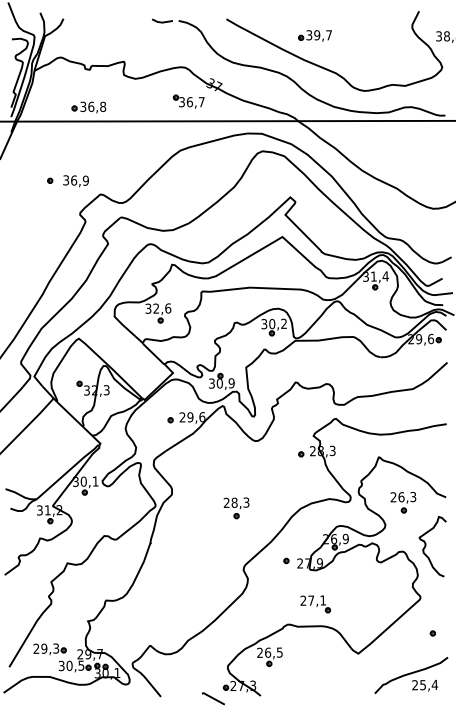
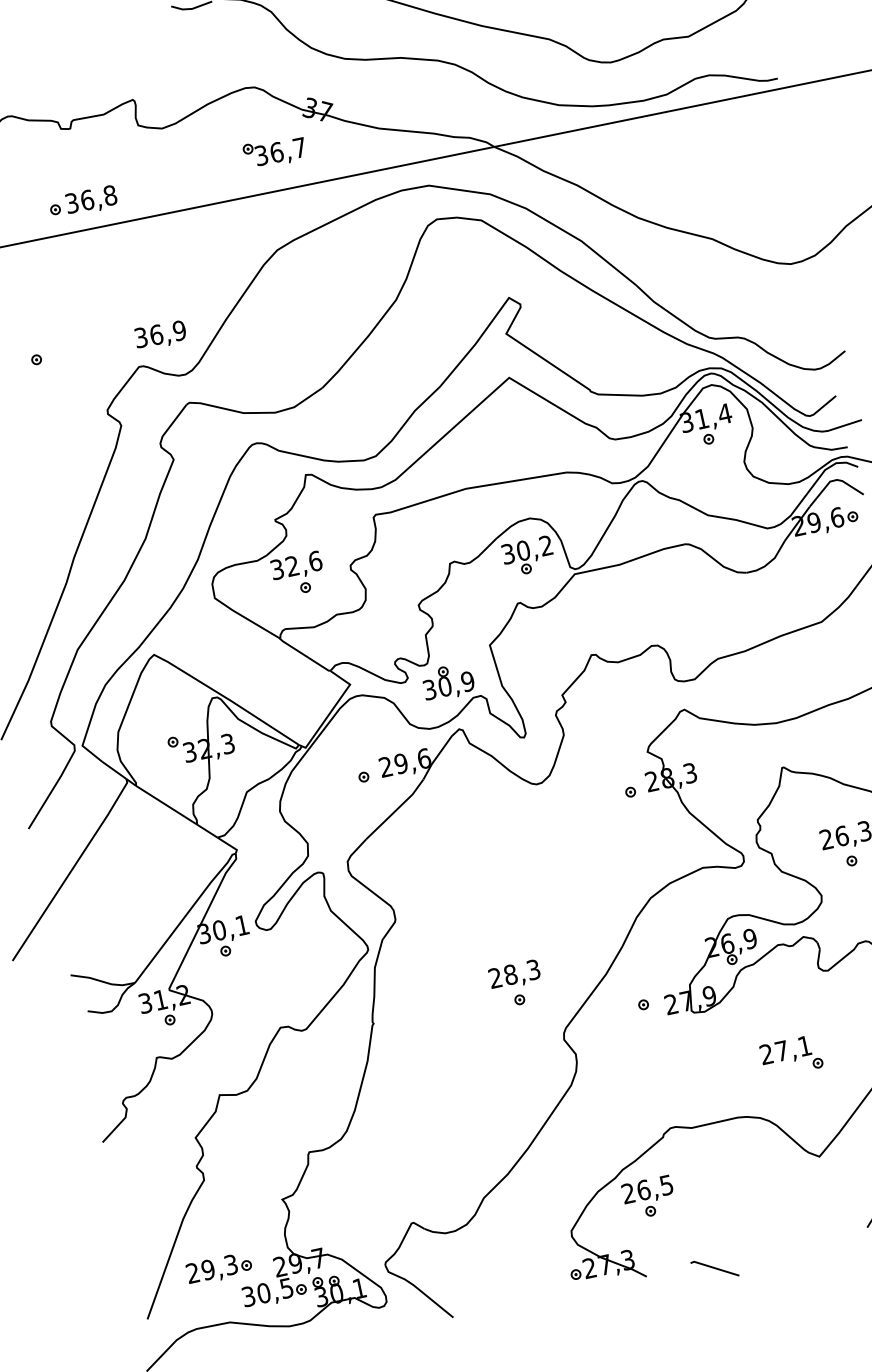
text: (75, 181) -> (159, 336), moved
part: (236, 508) -> (516, 985), moved
part: (315, 604) -> (791, 1056), moved
line: (212, 698) -> (713, 1268), moved

